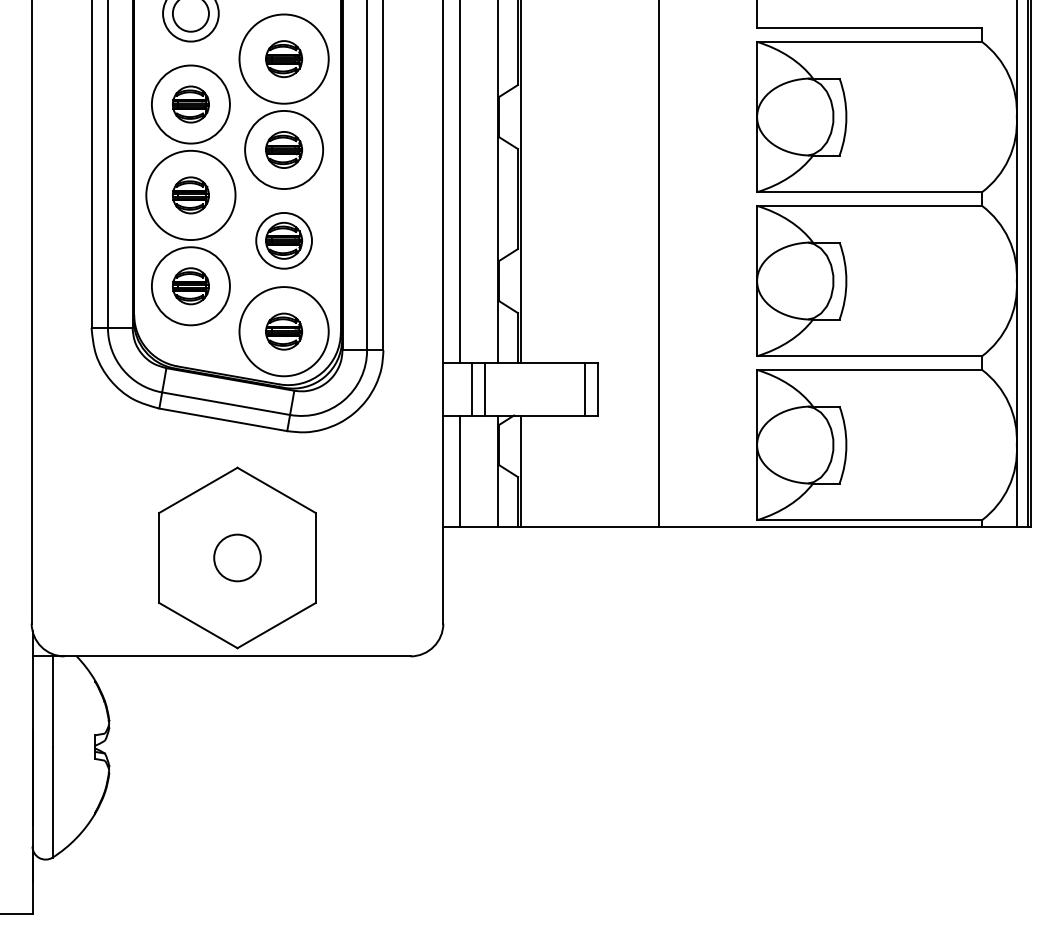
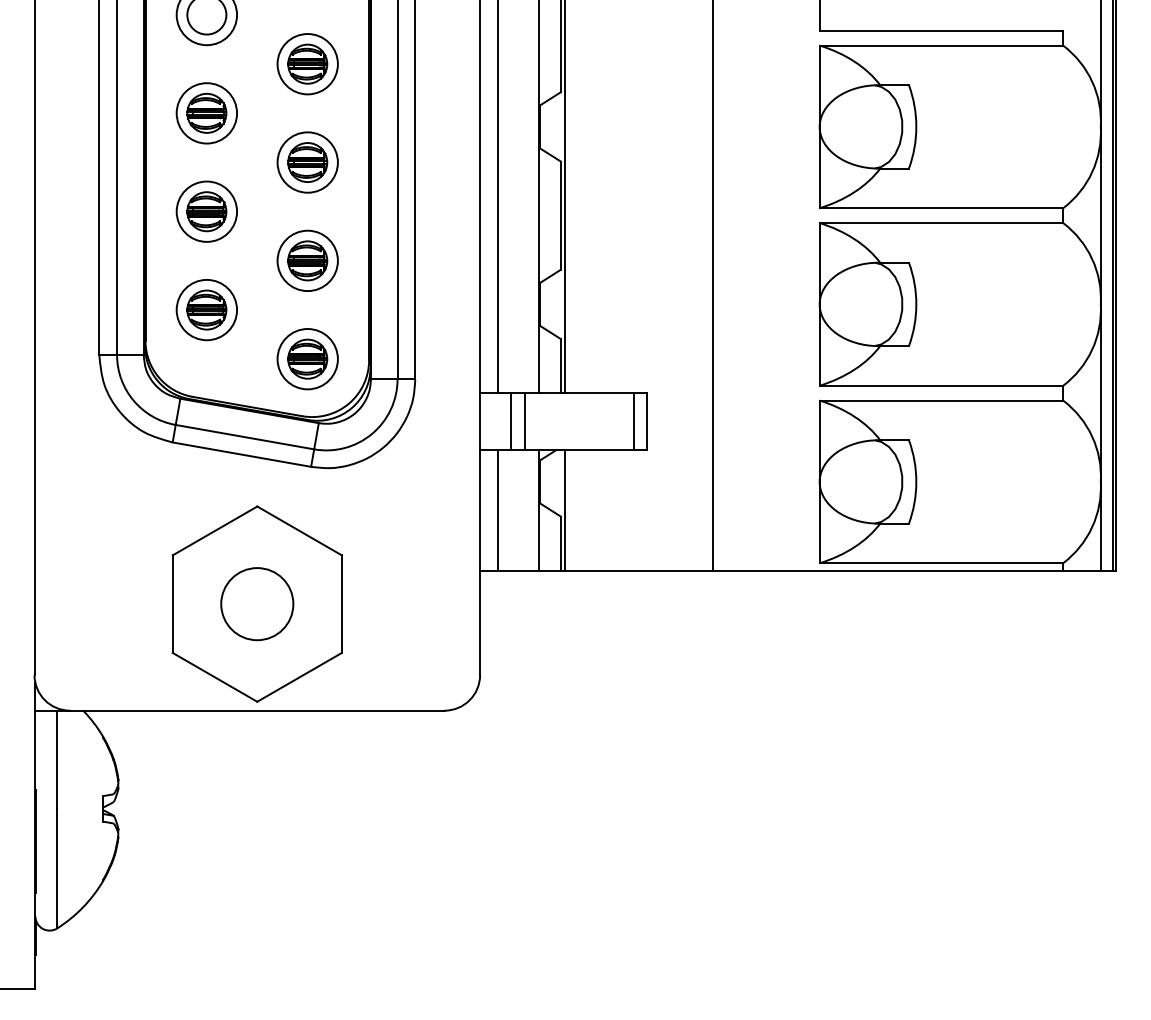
circle: (283, 59) -> (307, 64), size x0.62
circle: (190, 104) -> (206, 113), size x0.71
circle: (283, 149) -> (307, 162), size x0.71
circle: (190, 195) -> (206, 211), size x0.62
circle: (190, 285) -> (206, 309), size x0.71
circle: (283, 331) -> (307, 359), size x0.62
circle: (237, 558) -> (257, 604), size x1.43

